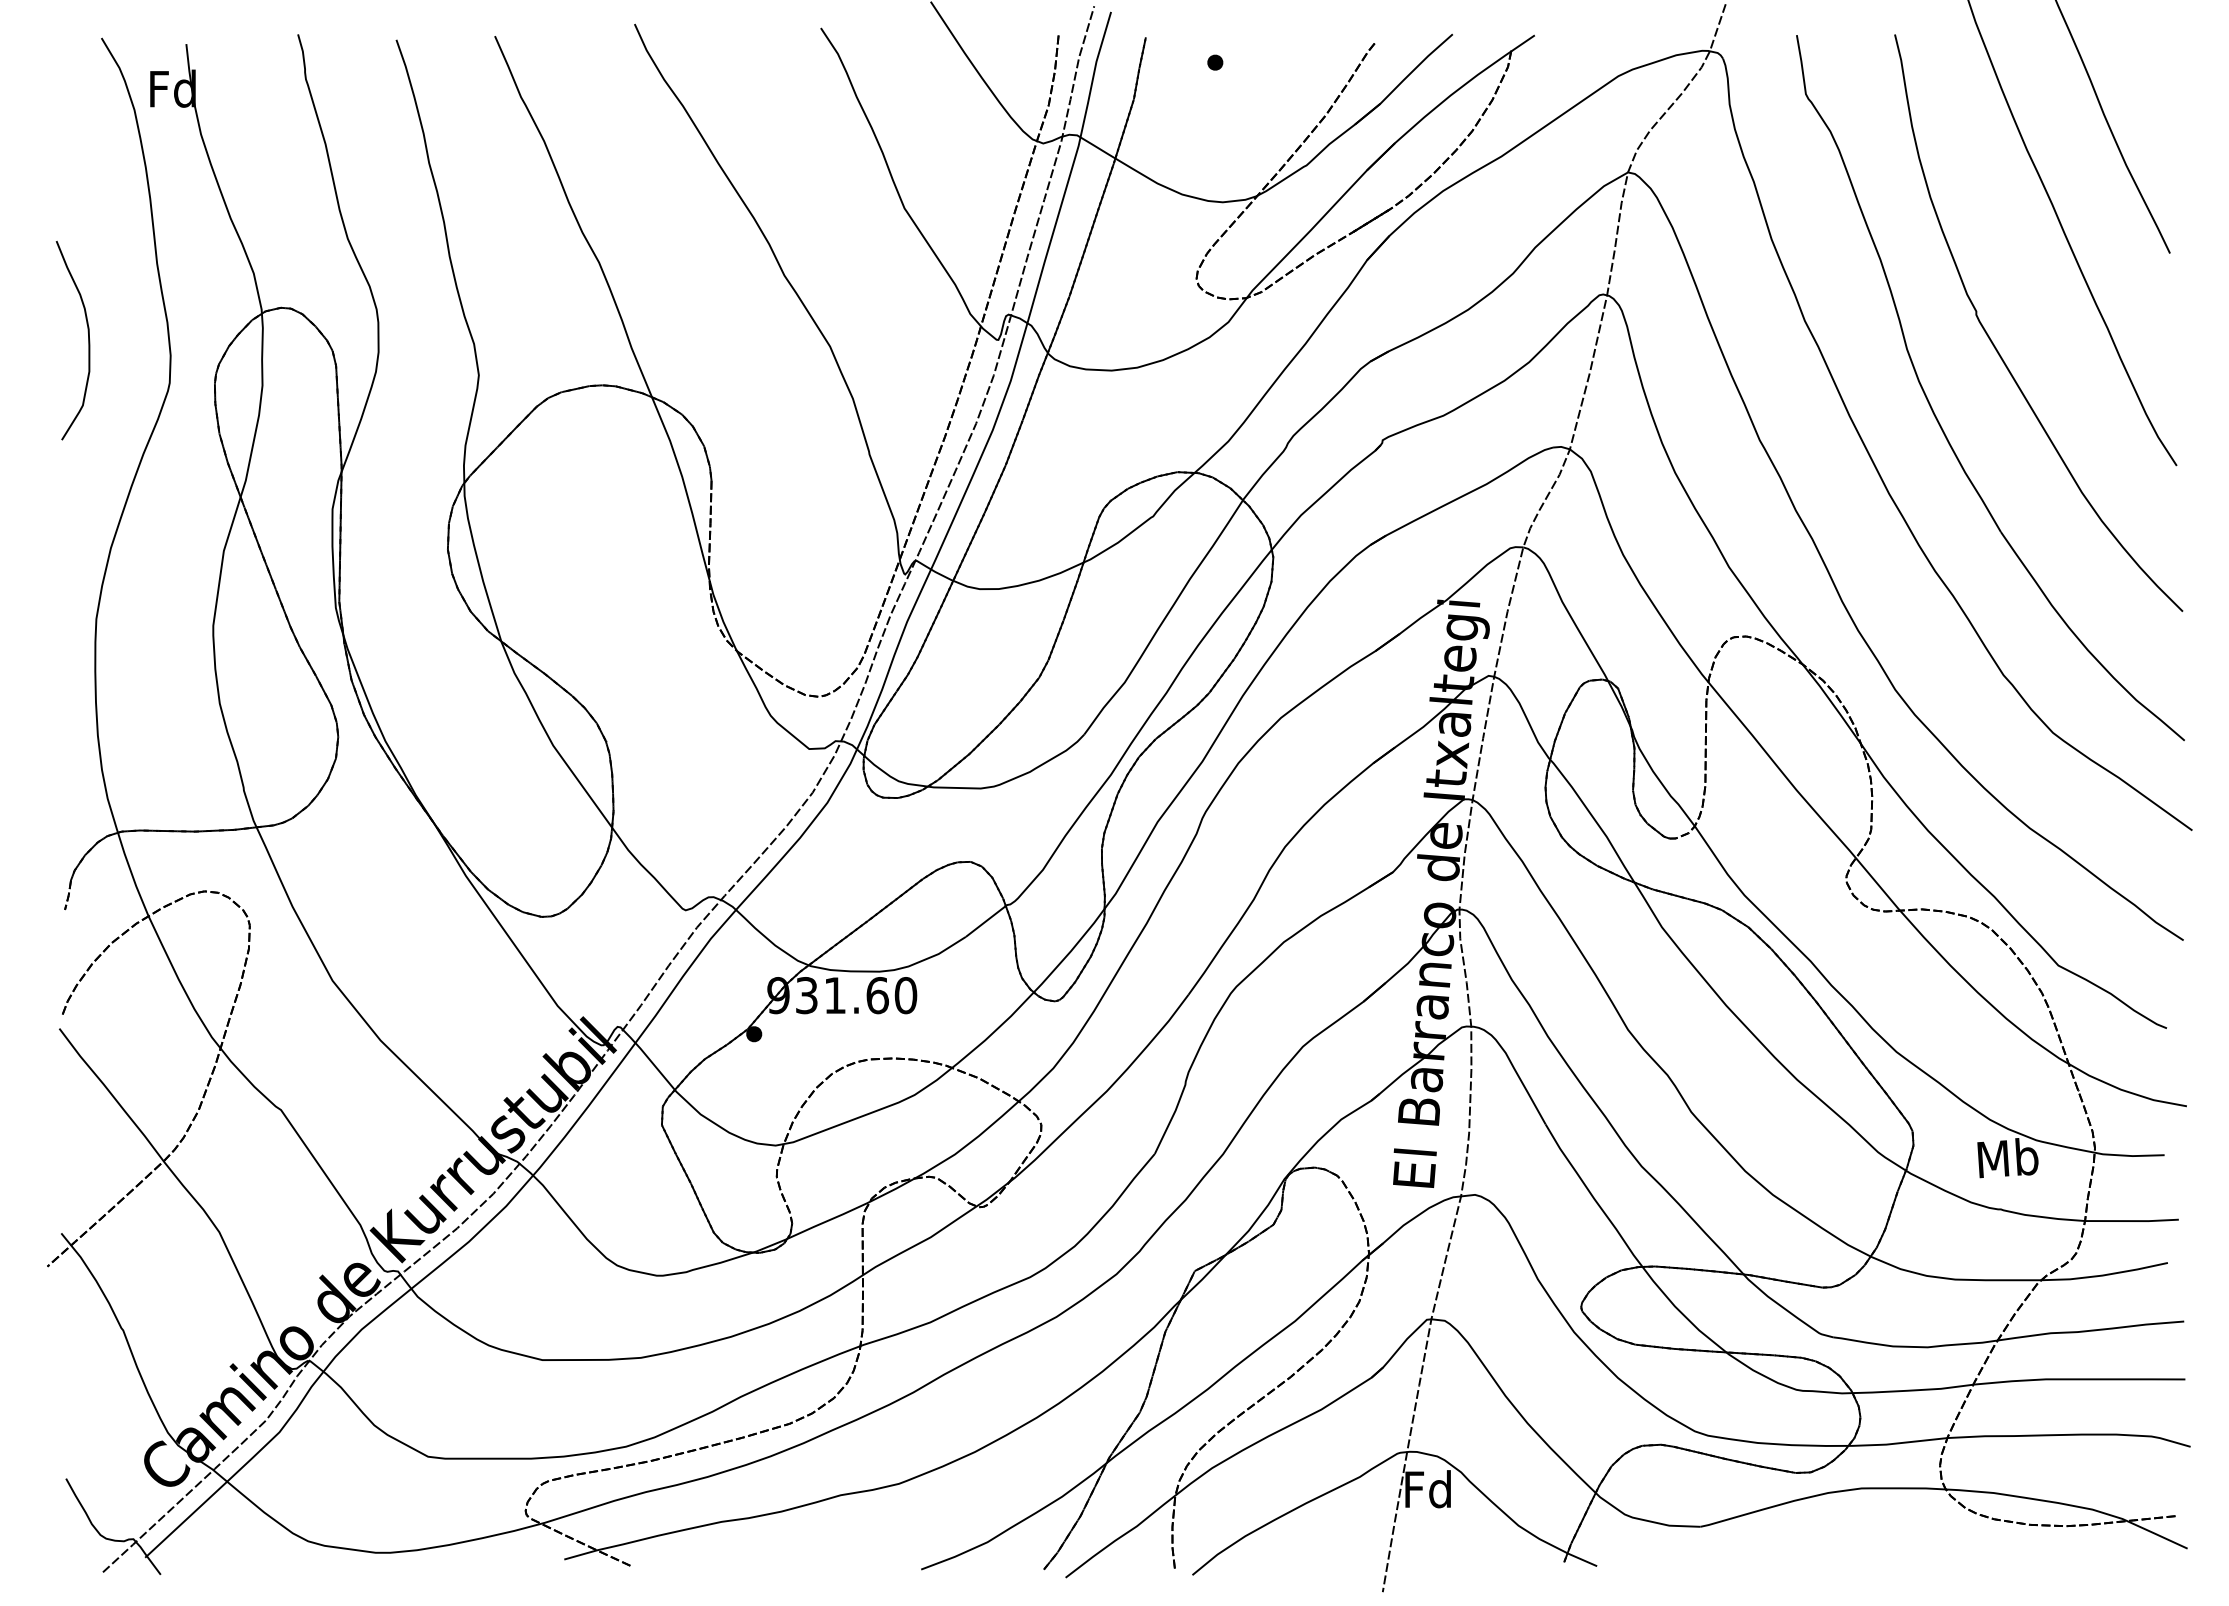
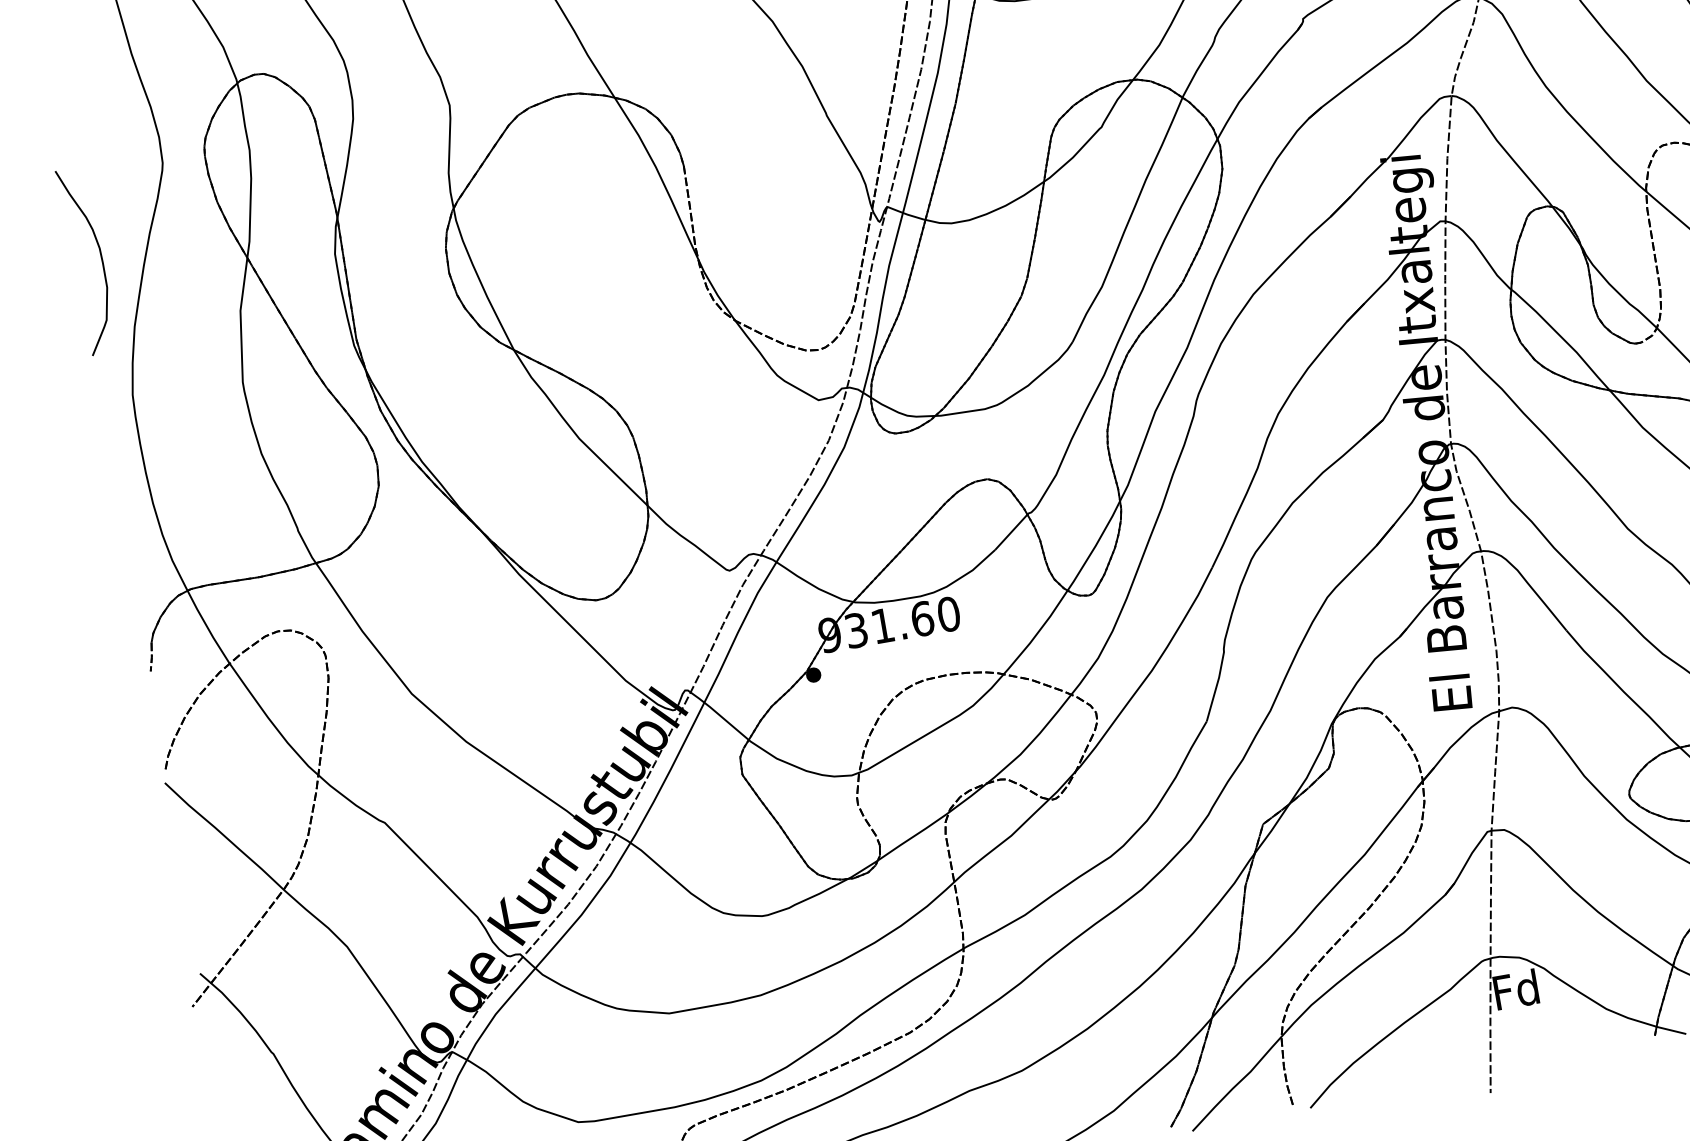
curve: (88, 340) -> (101, 258), moved

